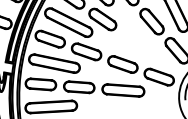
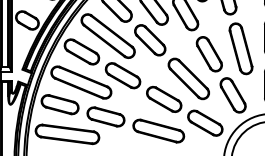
part: (139, 44) -> (188, 78), added

